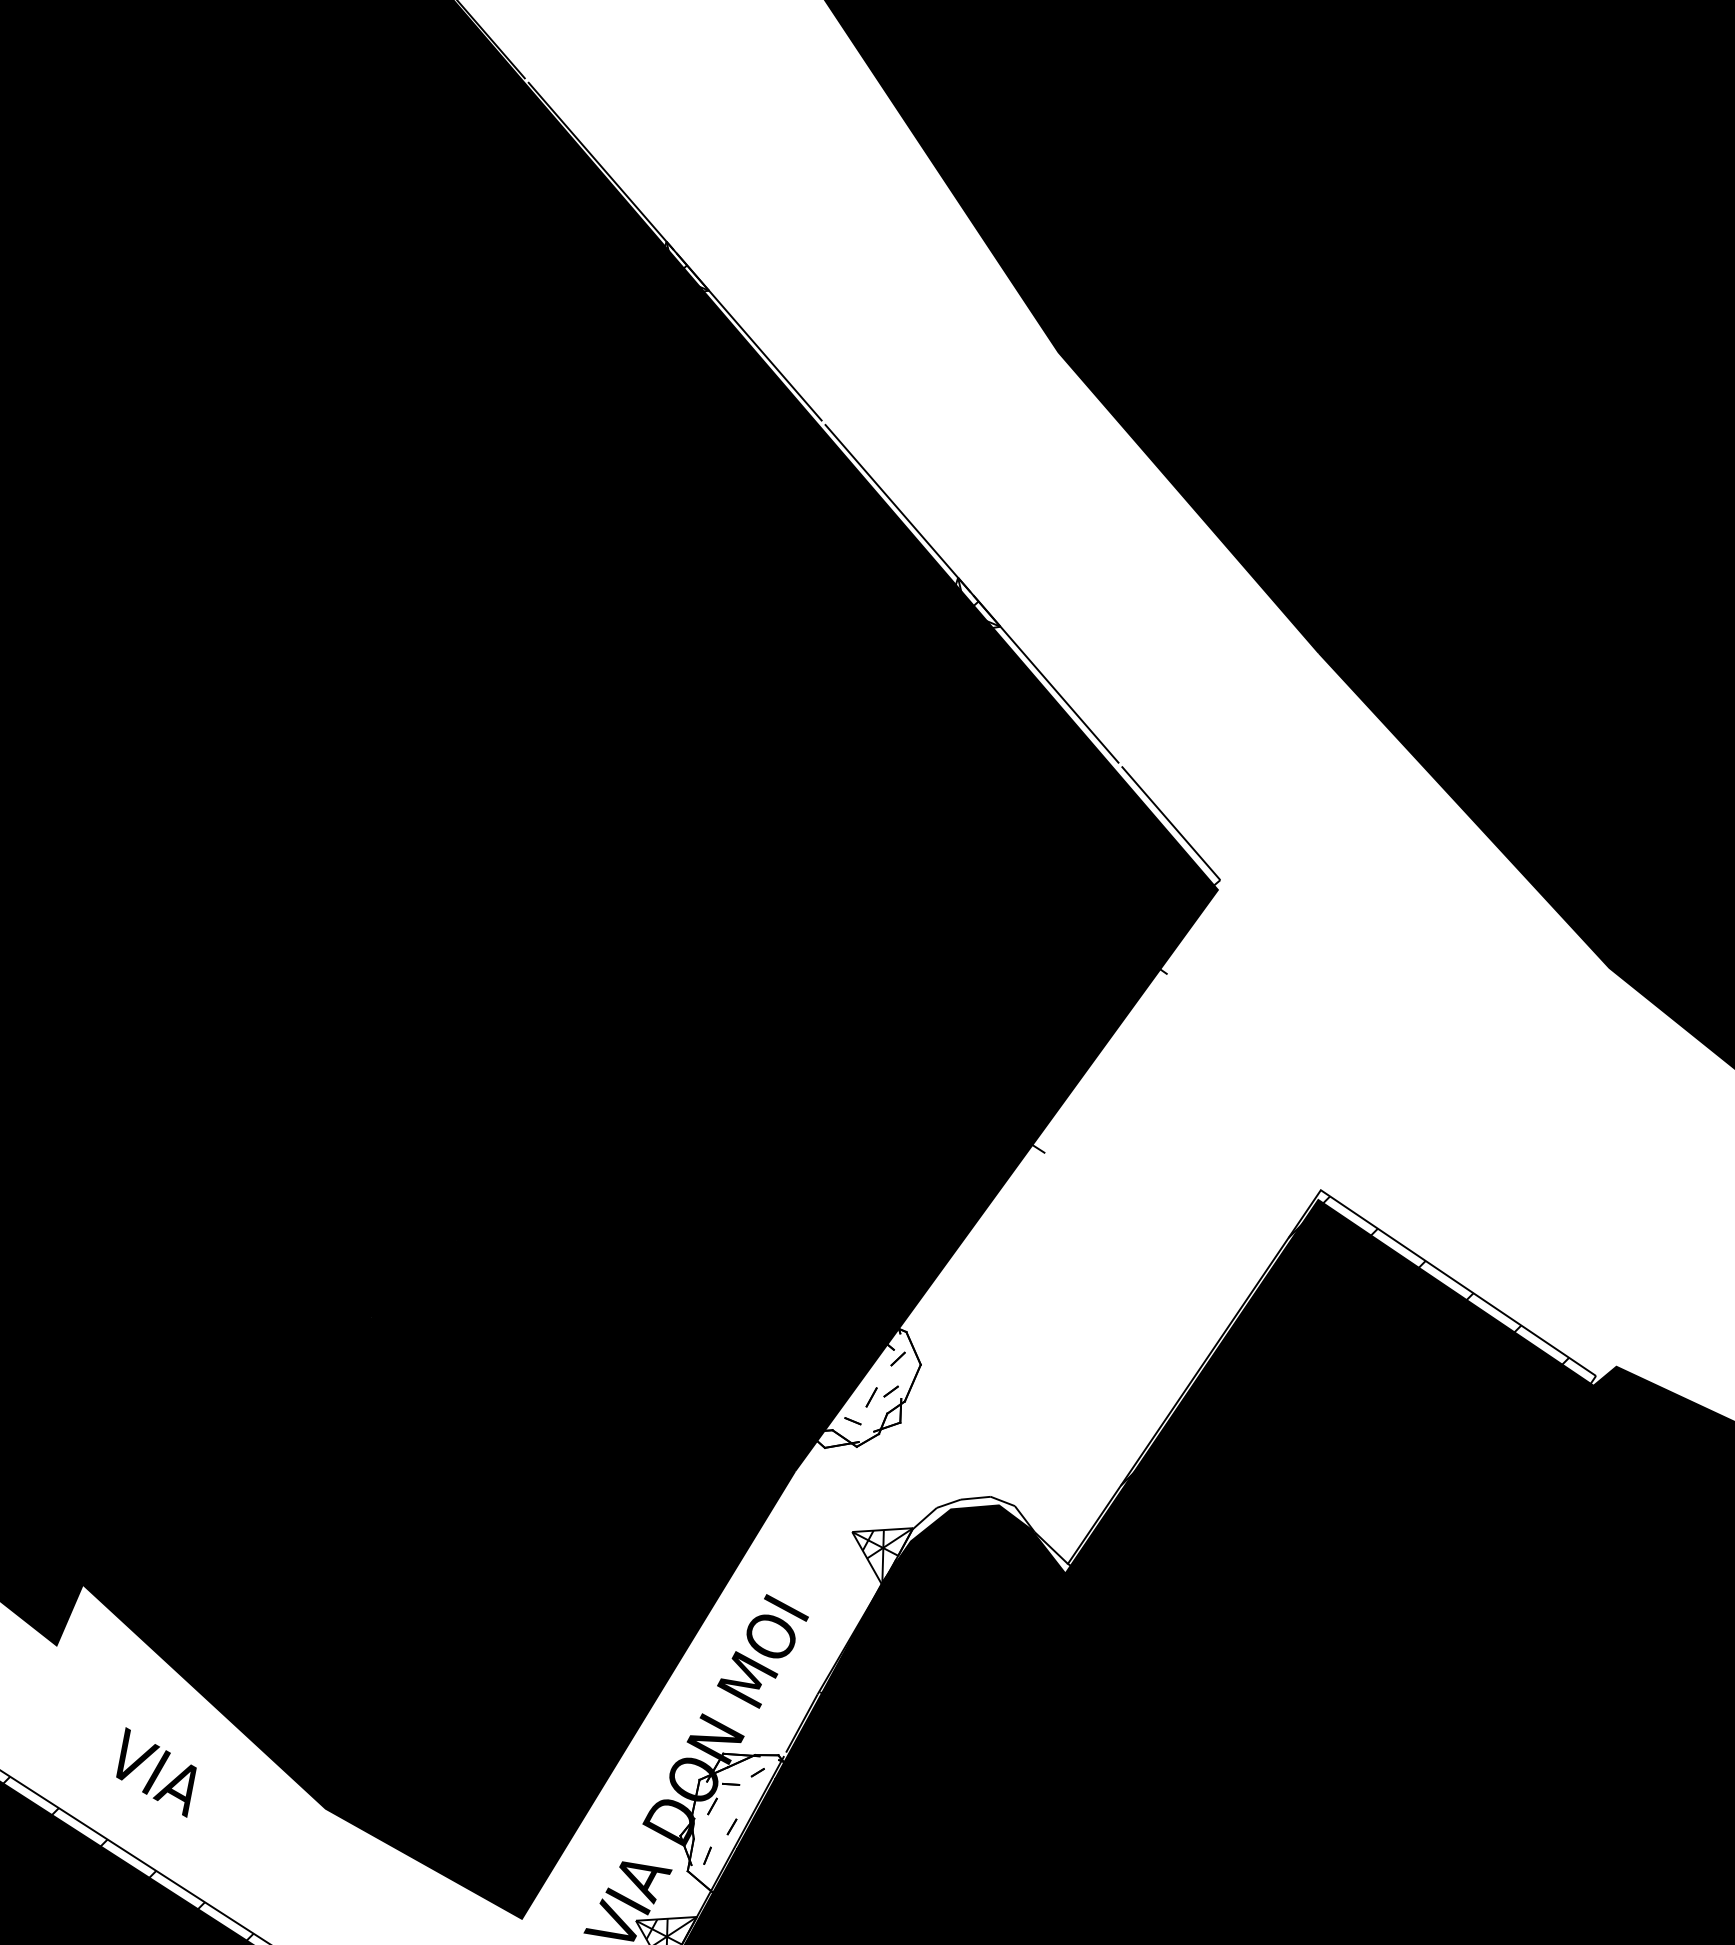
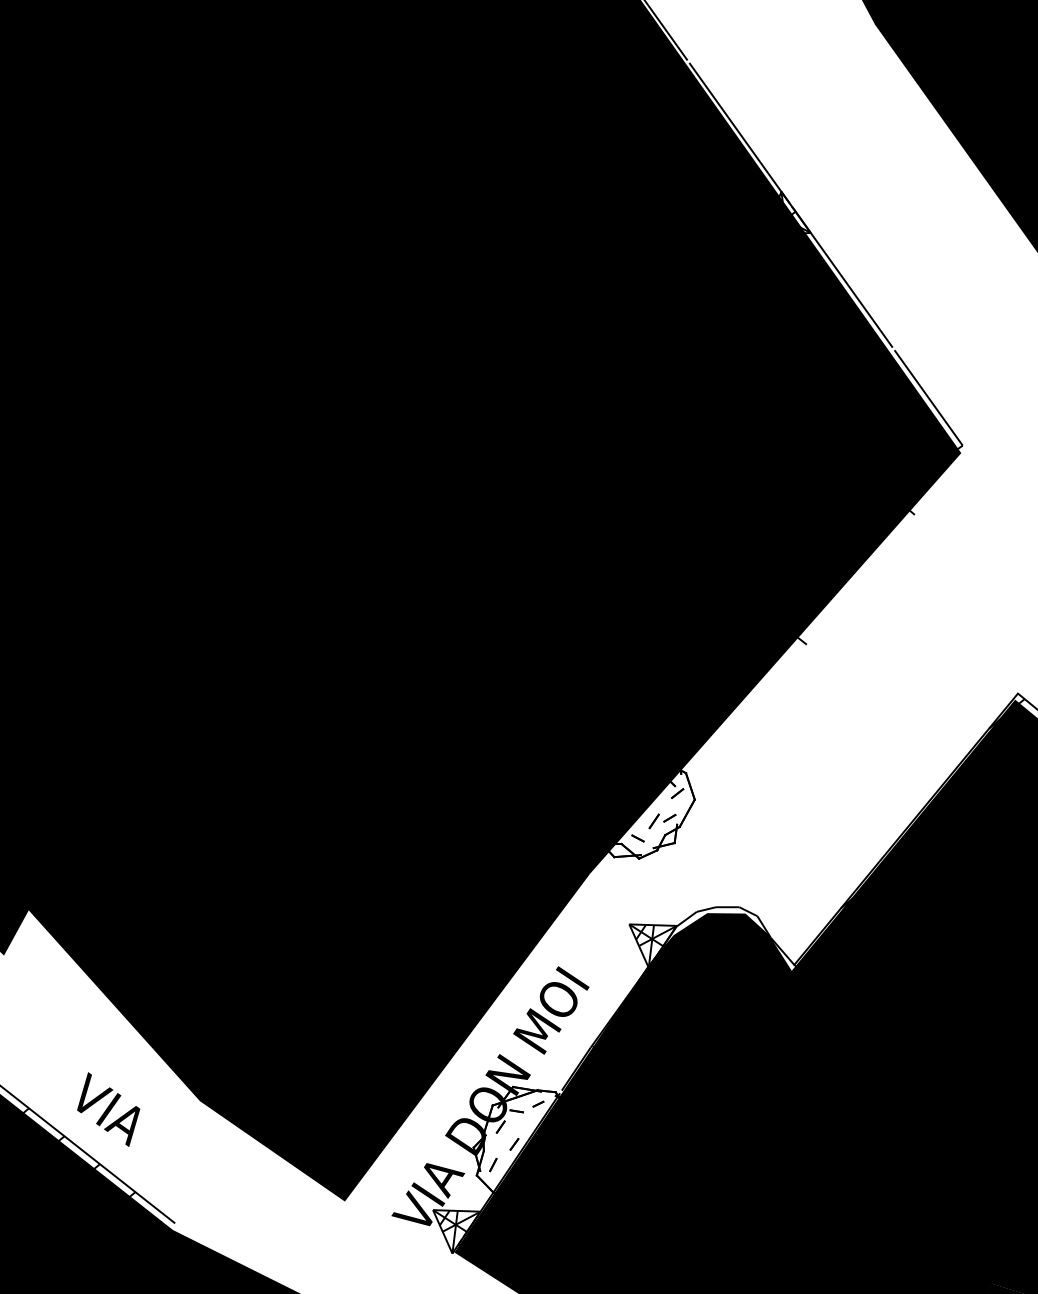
text: (156, 1772) -> (108, 1109), moved

